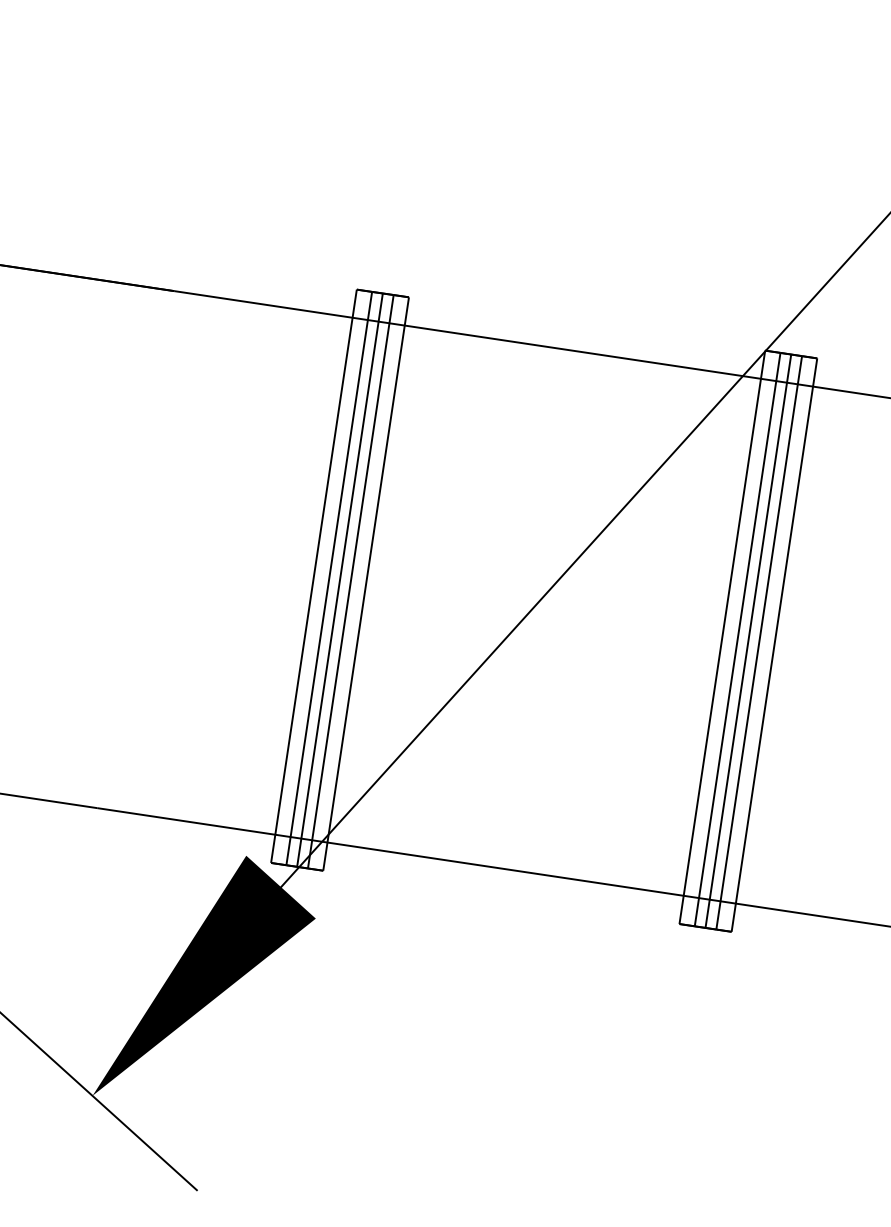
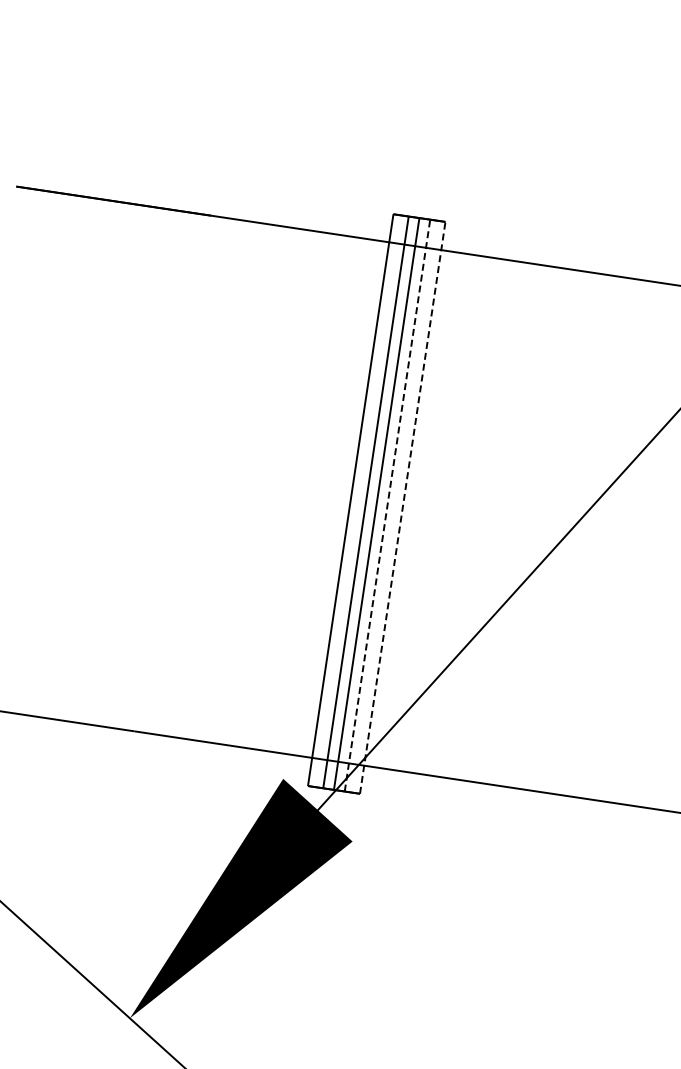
line: (350, 581) -> (387, 505), solid -> dashed
line: (366, 584) -> (403, 508), solid -> dashed

